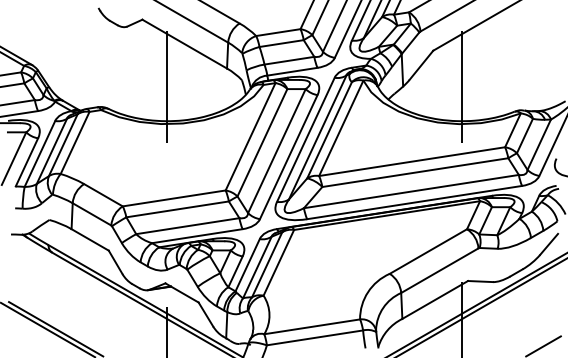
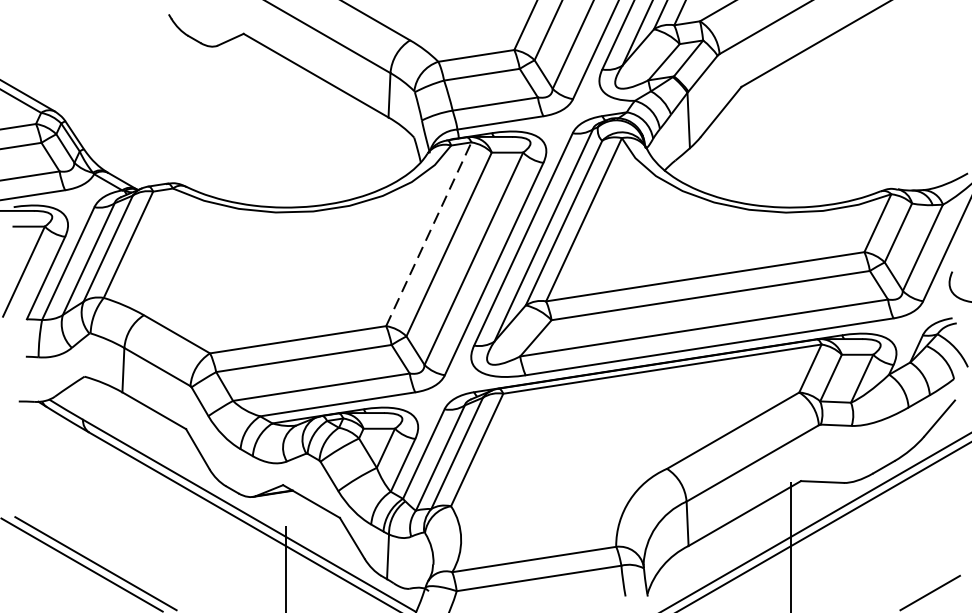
line: (167, 86) -> (286, 148), removed
line: (462, 86) -> (791, 148), removed
line: (250, 136) -> (428, 233), solid -> dashed

